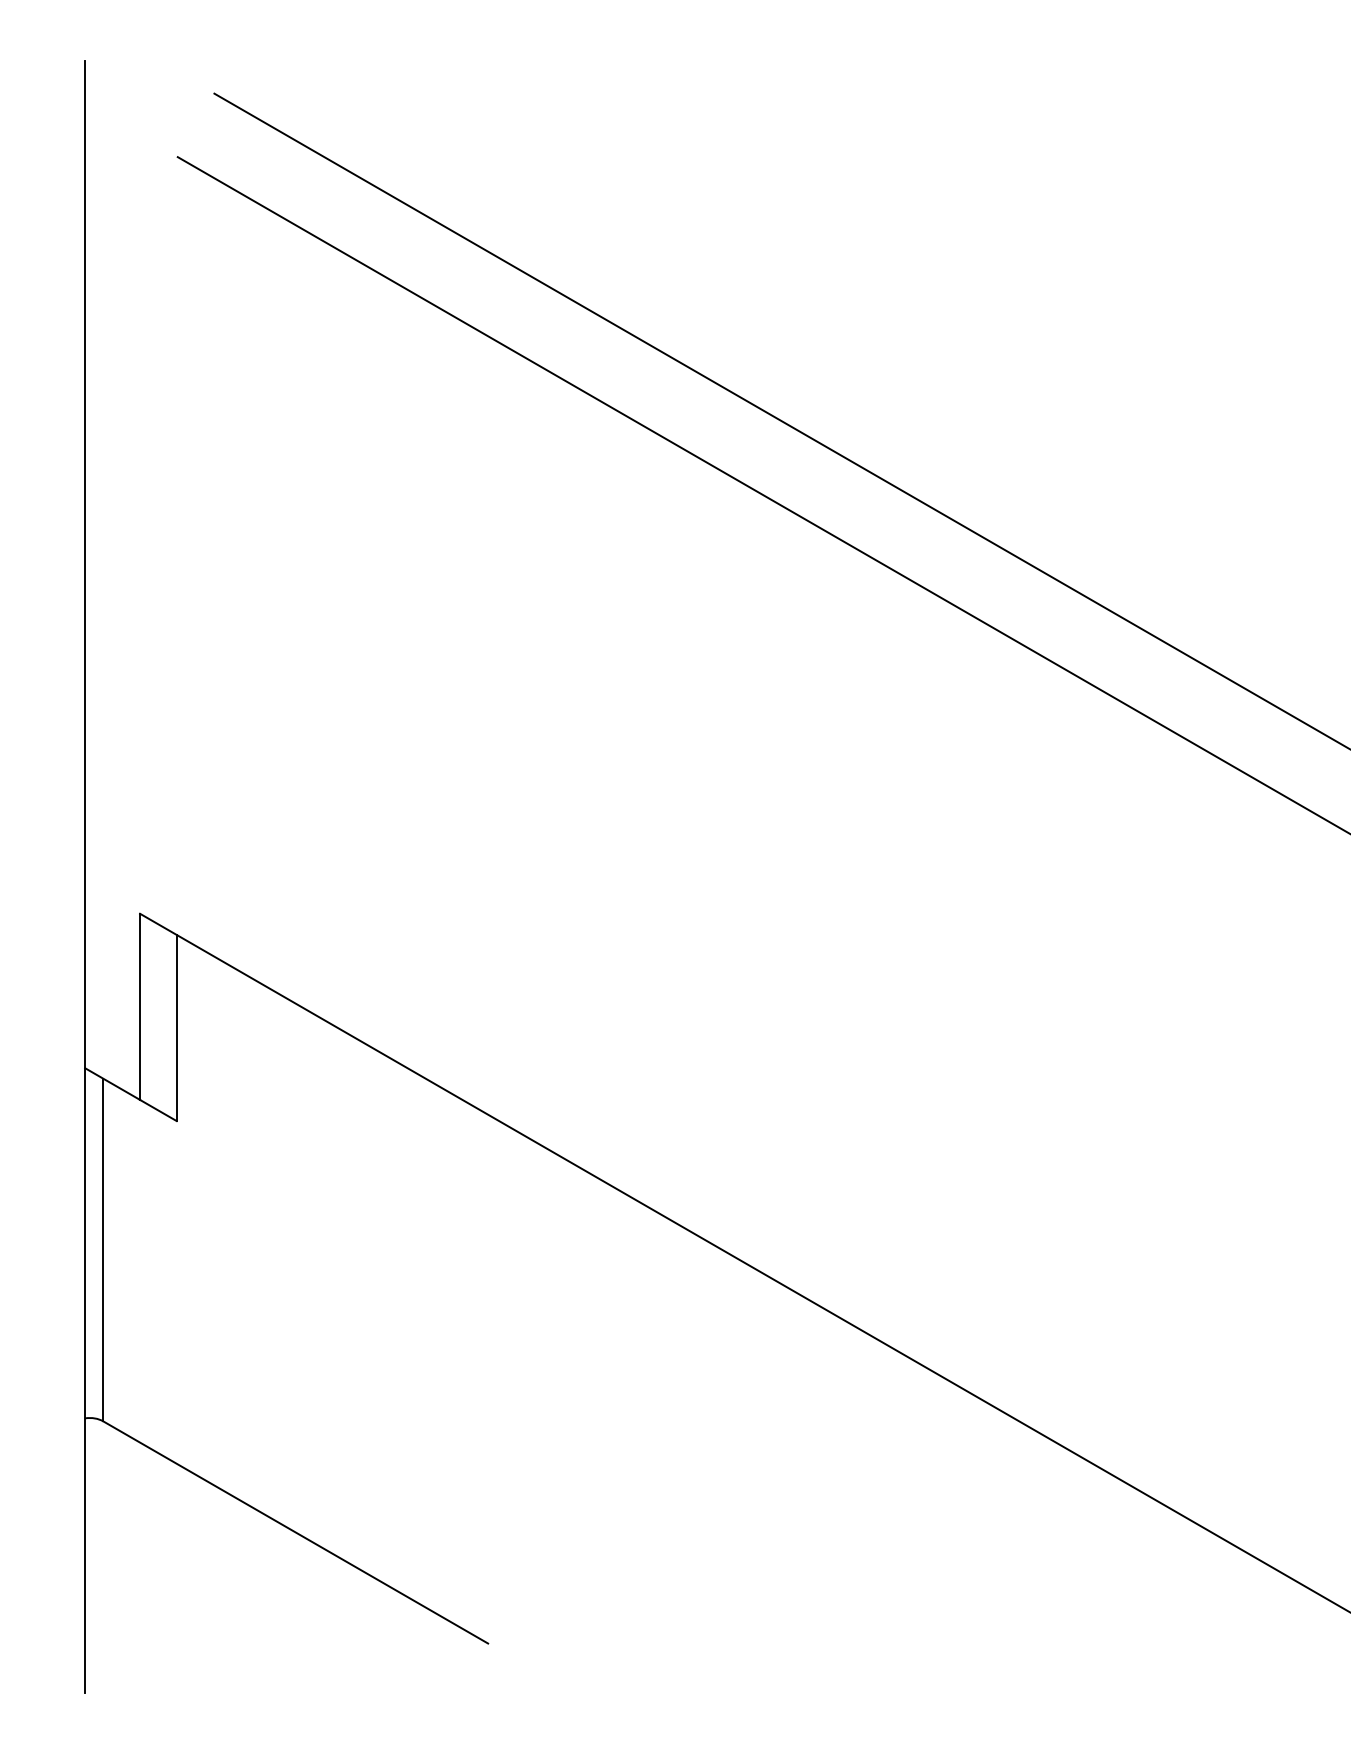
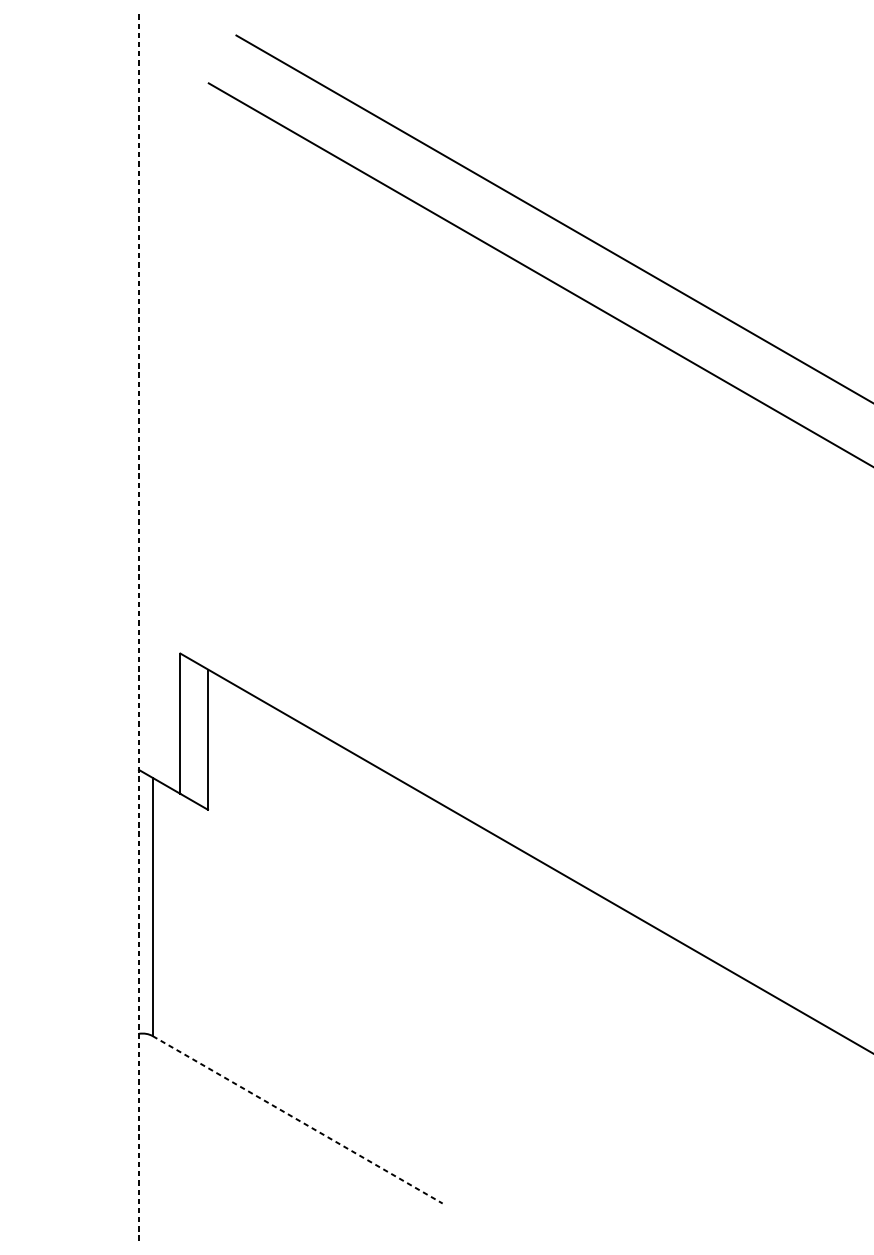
line: (85, 877) -> (139, 626), solid -> dashed
line: (296, 1532) -> (298, 1119), solid -> dashed

